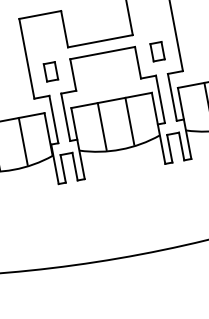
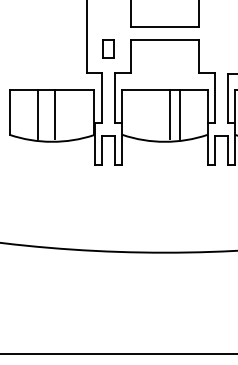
part: (157, 51) -> (221, 48), removed
line: (102, 126) -> (170, 114), moved
line: (22, 141) -> (54, 114), moved

